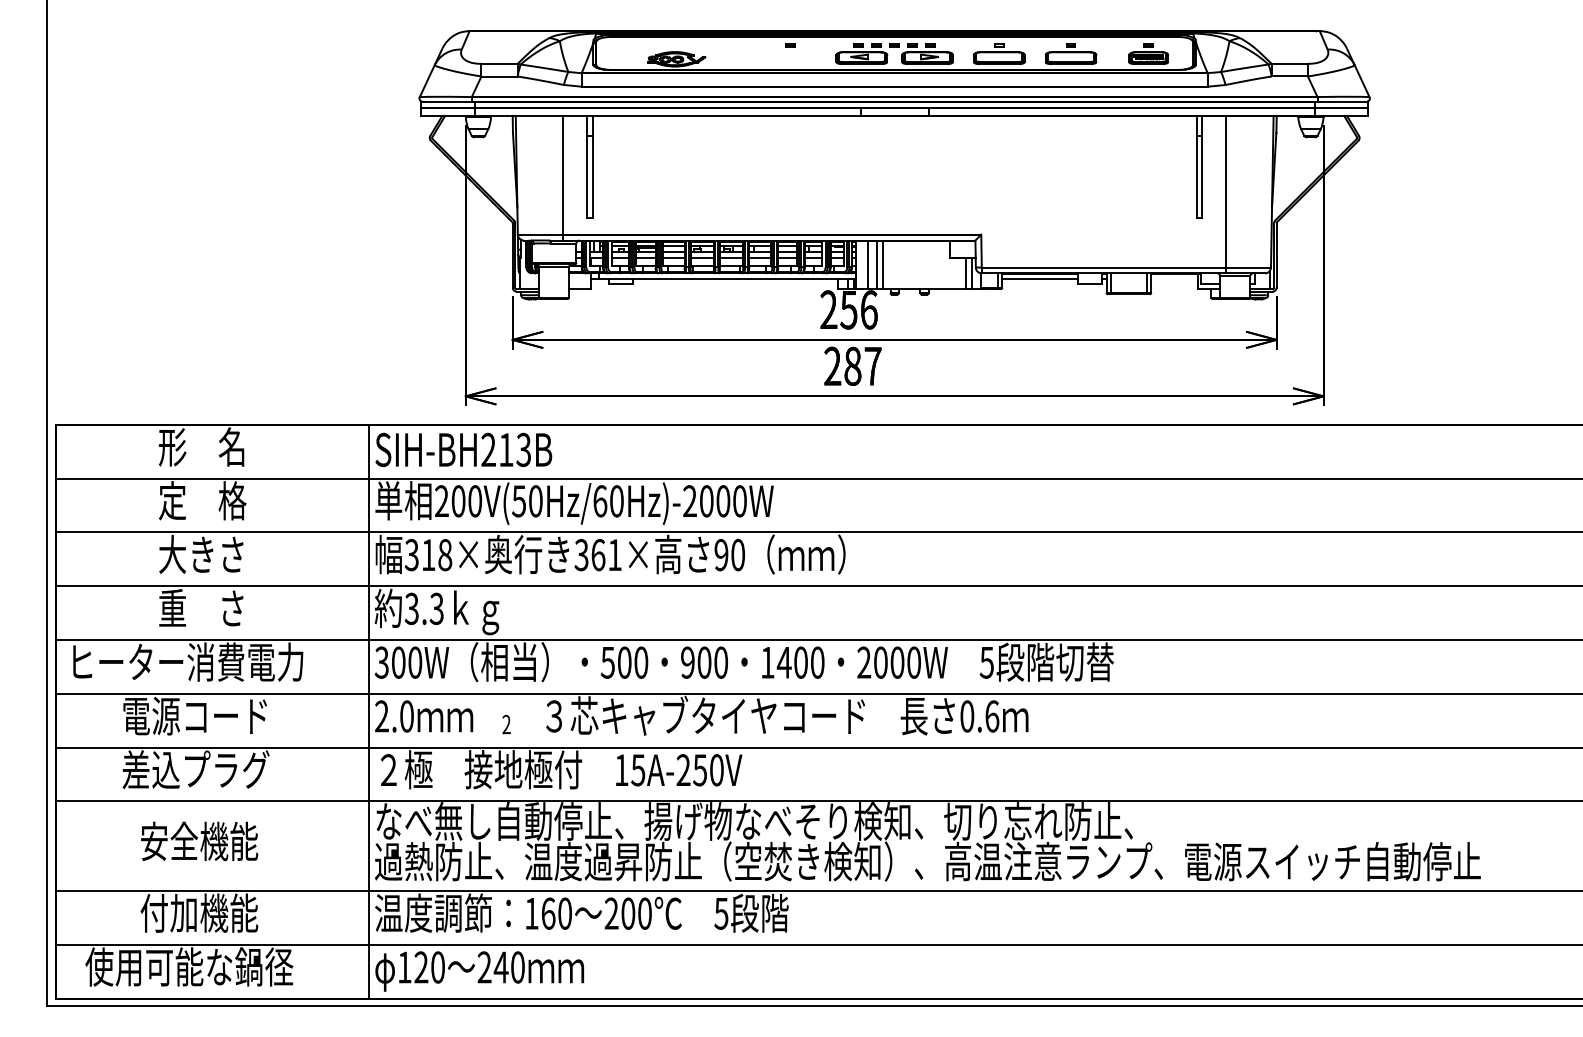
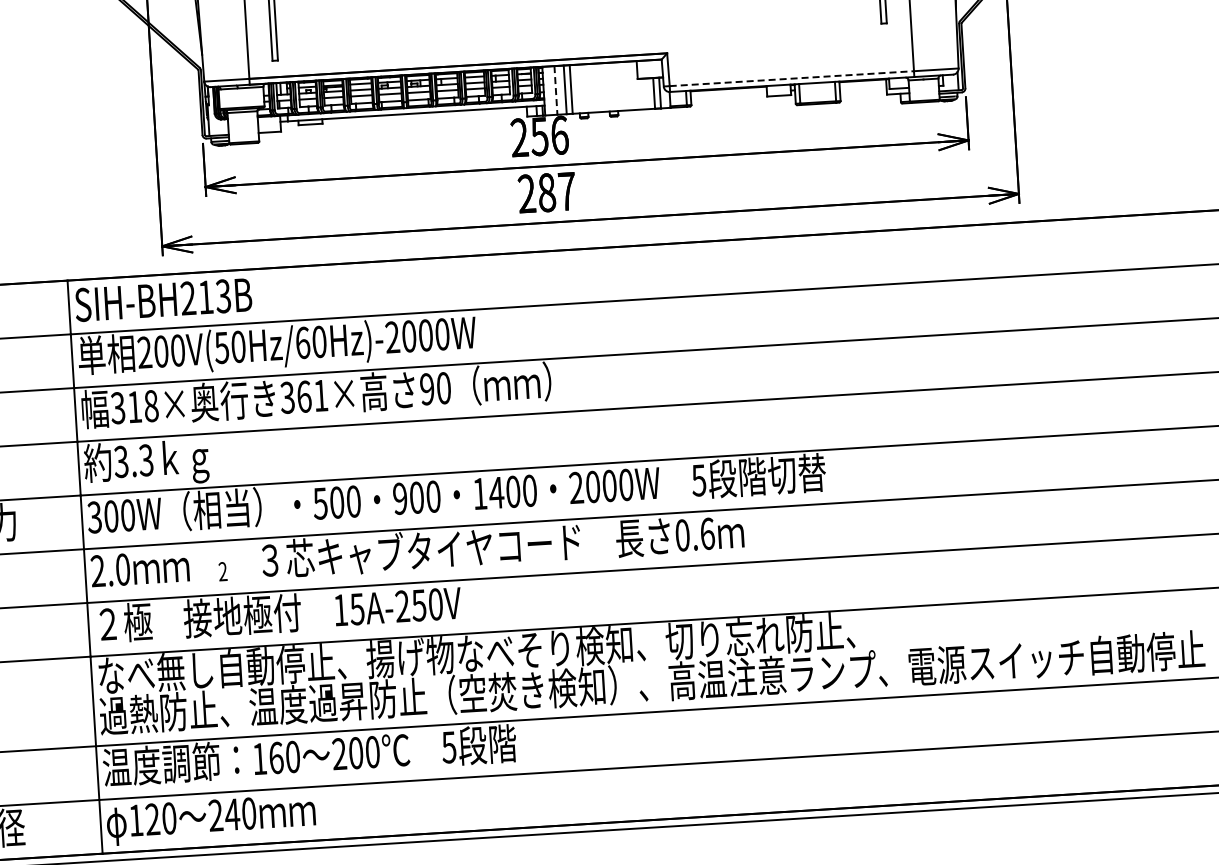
line: (868, 265) -> (556, 91), solid -> dashed
line: (1104, 267) -> (792, 78), solid -> dashed
line: (1040, 279) -> (729, 94), removed

